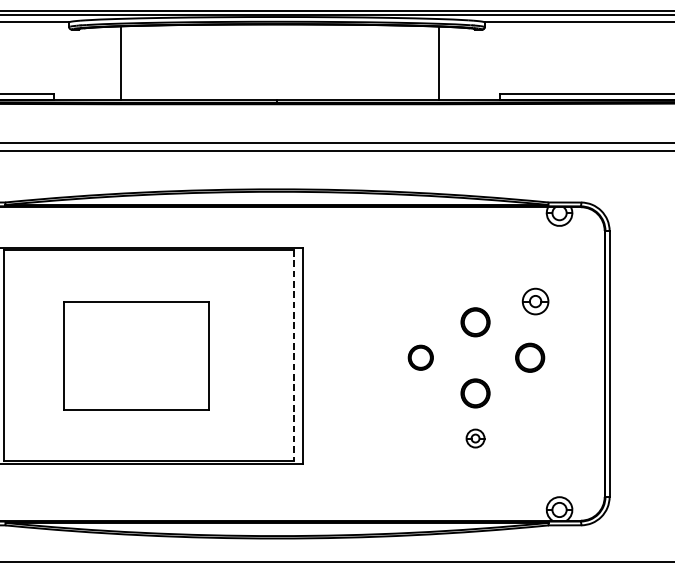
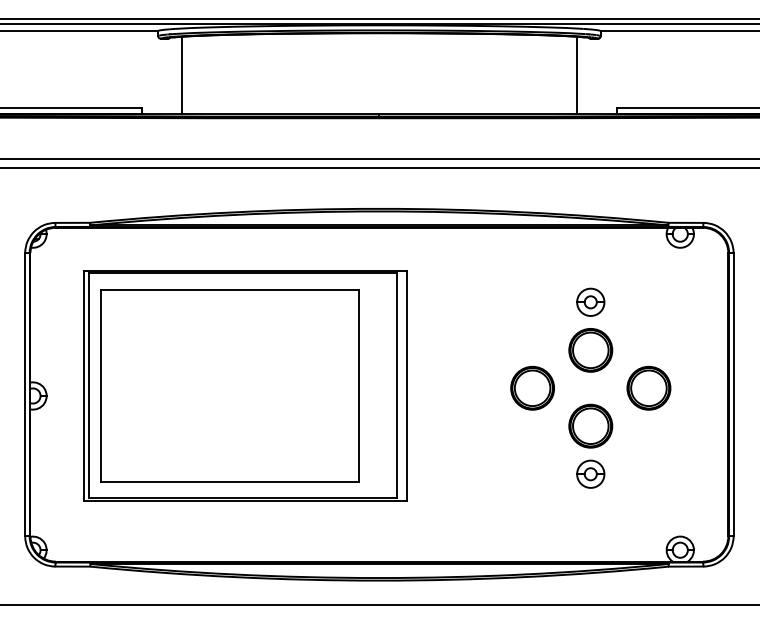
line: (121, 64) -> (182, 75), moved
line: (438, 64) -> (576, 75), moved
part: (535, 300) -> (590, 301), moved
part: (475, 322) -> (590, 350), size x1.43
part: (136, 355) -> (229, 385), size x1.67
line: (293, 355) -> (397, 385), dashed -> solid
part: (420, 357) -> (532, 387), size x1.67
part: (529, 357) -> (648, 387), size x1.43
part: (475, 392) -> (590, 425), size x1.43
part: (475, 437) -> (590, 473), size x1.43

